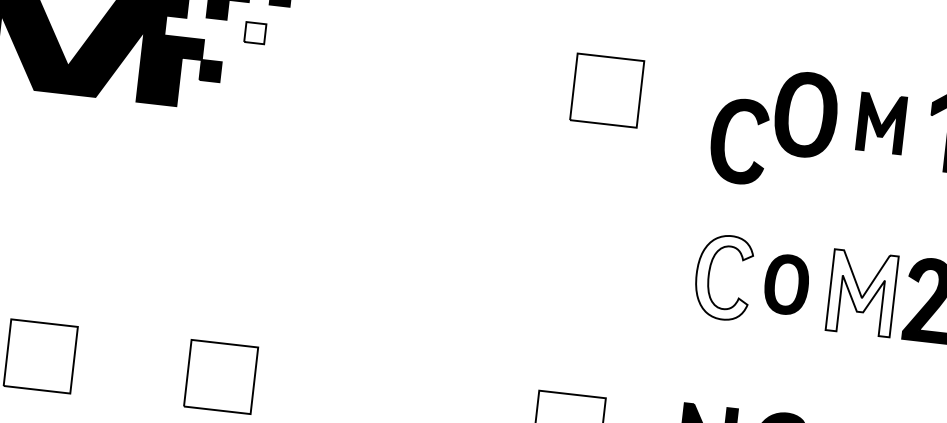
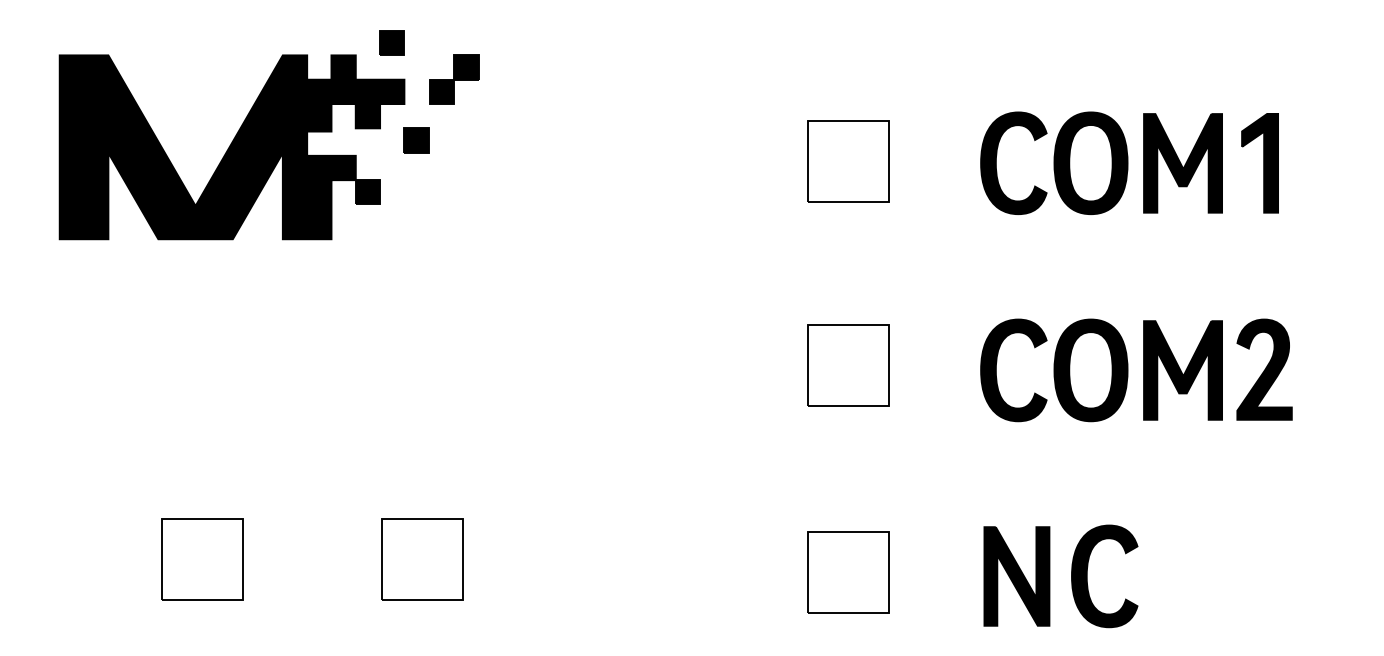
fill: (255, 33) -> (416, 140), added
part: (881, 123) -> (1182, 163), size x1.43
part: (724, 138) -> (996, 162), moved
part: (588, 257) -> (848, 365), added
fill: (723, 277) -> (1013, 370), added
part: (786, 284) -> (1090, 370), size x1.43
fill: (862, 293) -> (1183, 370), added

